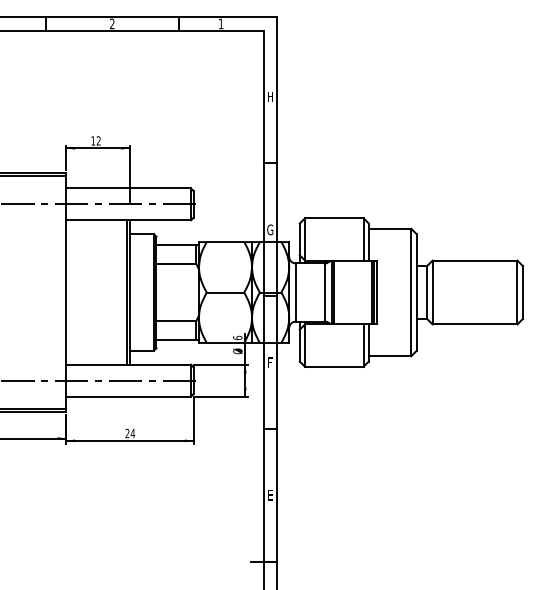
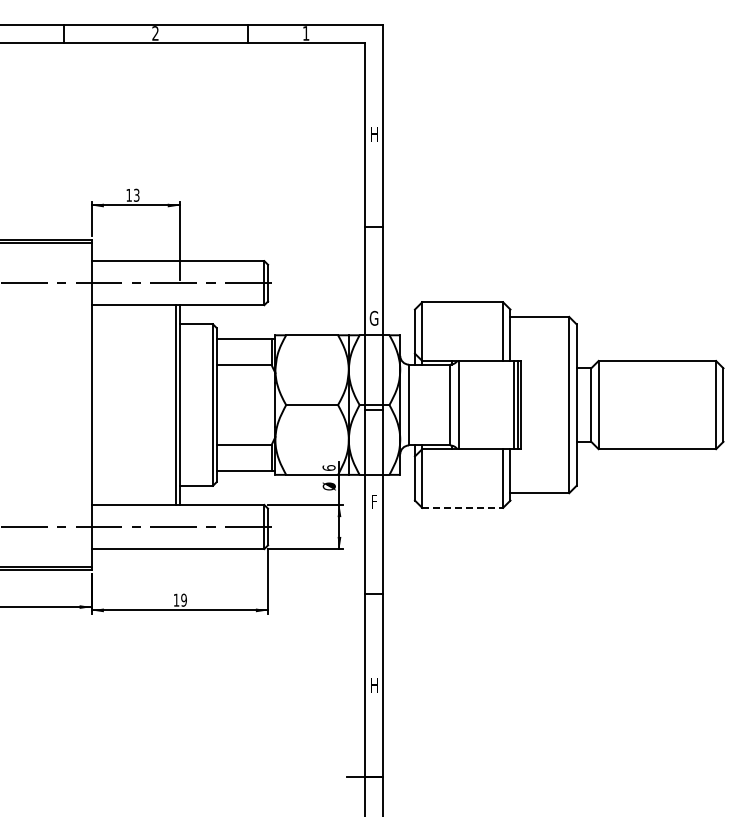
text: (98, 141) -> (136, 195), 12 -> 13
line: (334, 292) -> (462, 405), removed
line: (334, 366) -> (463, 507), solid -> dashed
text: (130, 433) -> (180, 599), 24 -> 19
text: (270, 495) -> (374, 685), E -> H

